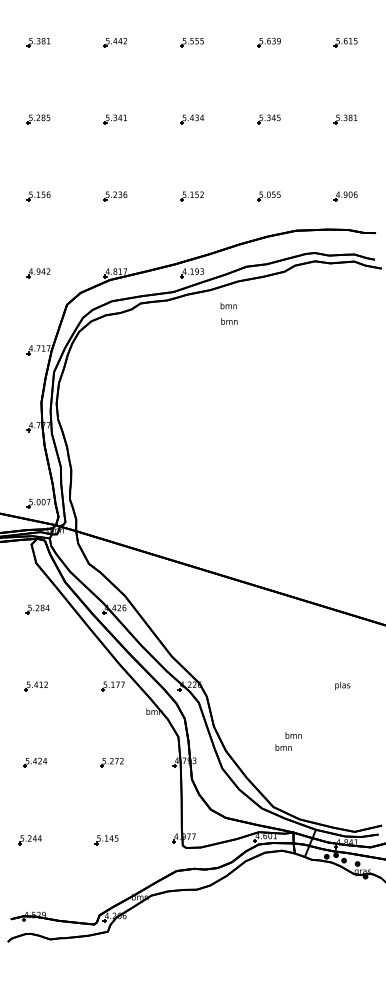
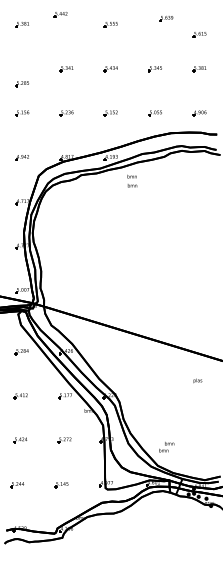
part: (115, 42) -> (60, 14), moved
part: (269, 42) -> (166, 18), moved
part: (345, 42) -> (199, 34), moved
part: (37, 120) -> (21, 84), moved
text: (341, 685) -> (197, 380), moved
text: (288, 742) -> (166, 447), moved

